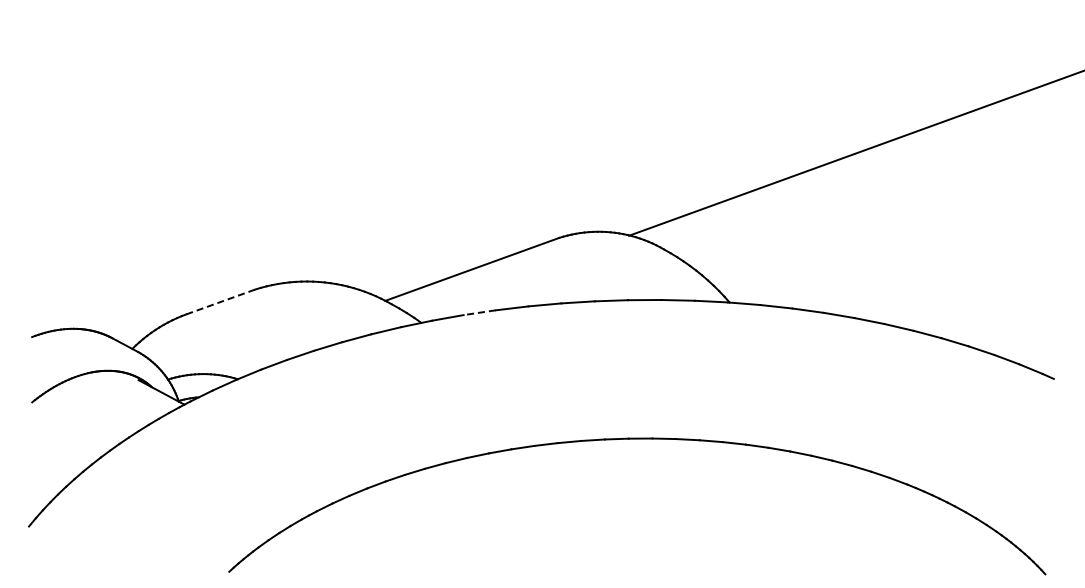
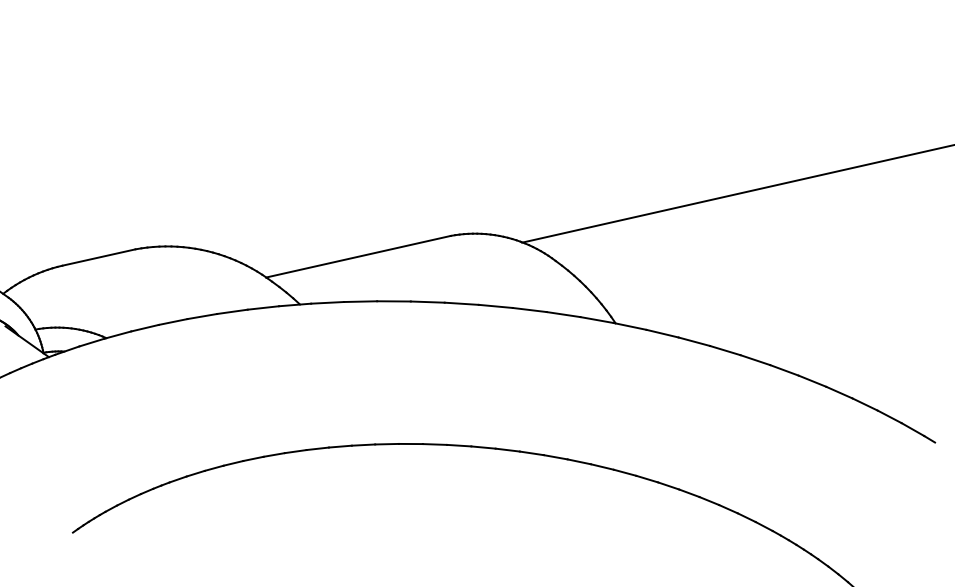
line: (220, 301) -> (98, 257), dashed -> solid
line: (479, 312) -> (360, 301), dashed -> solid

